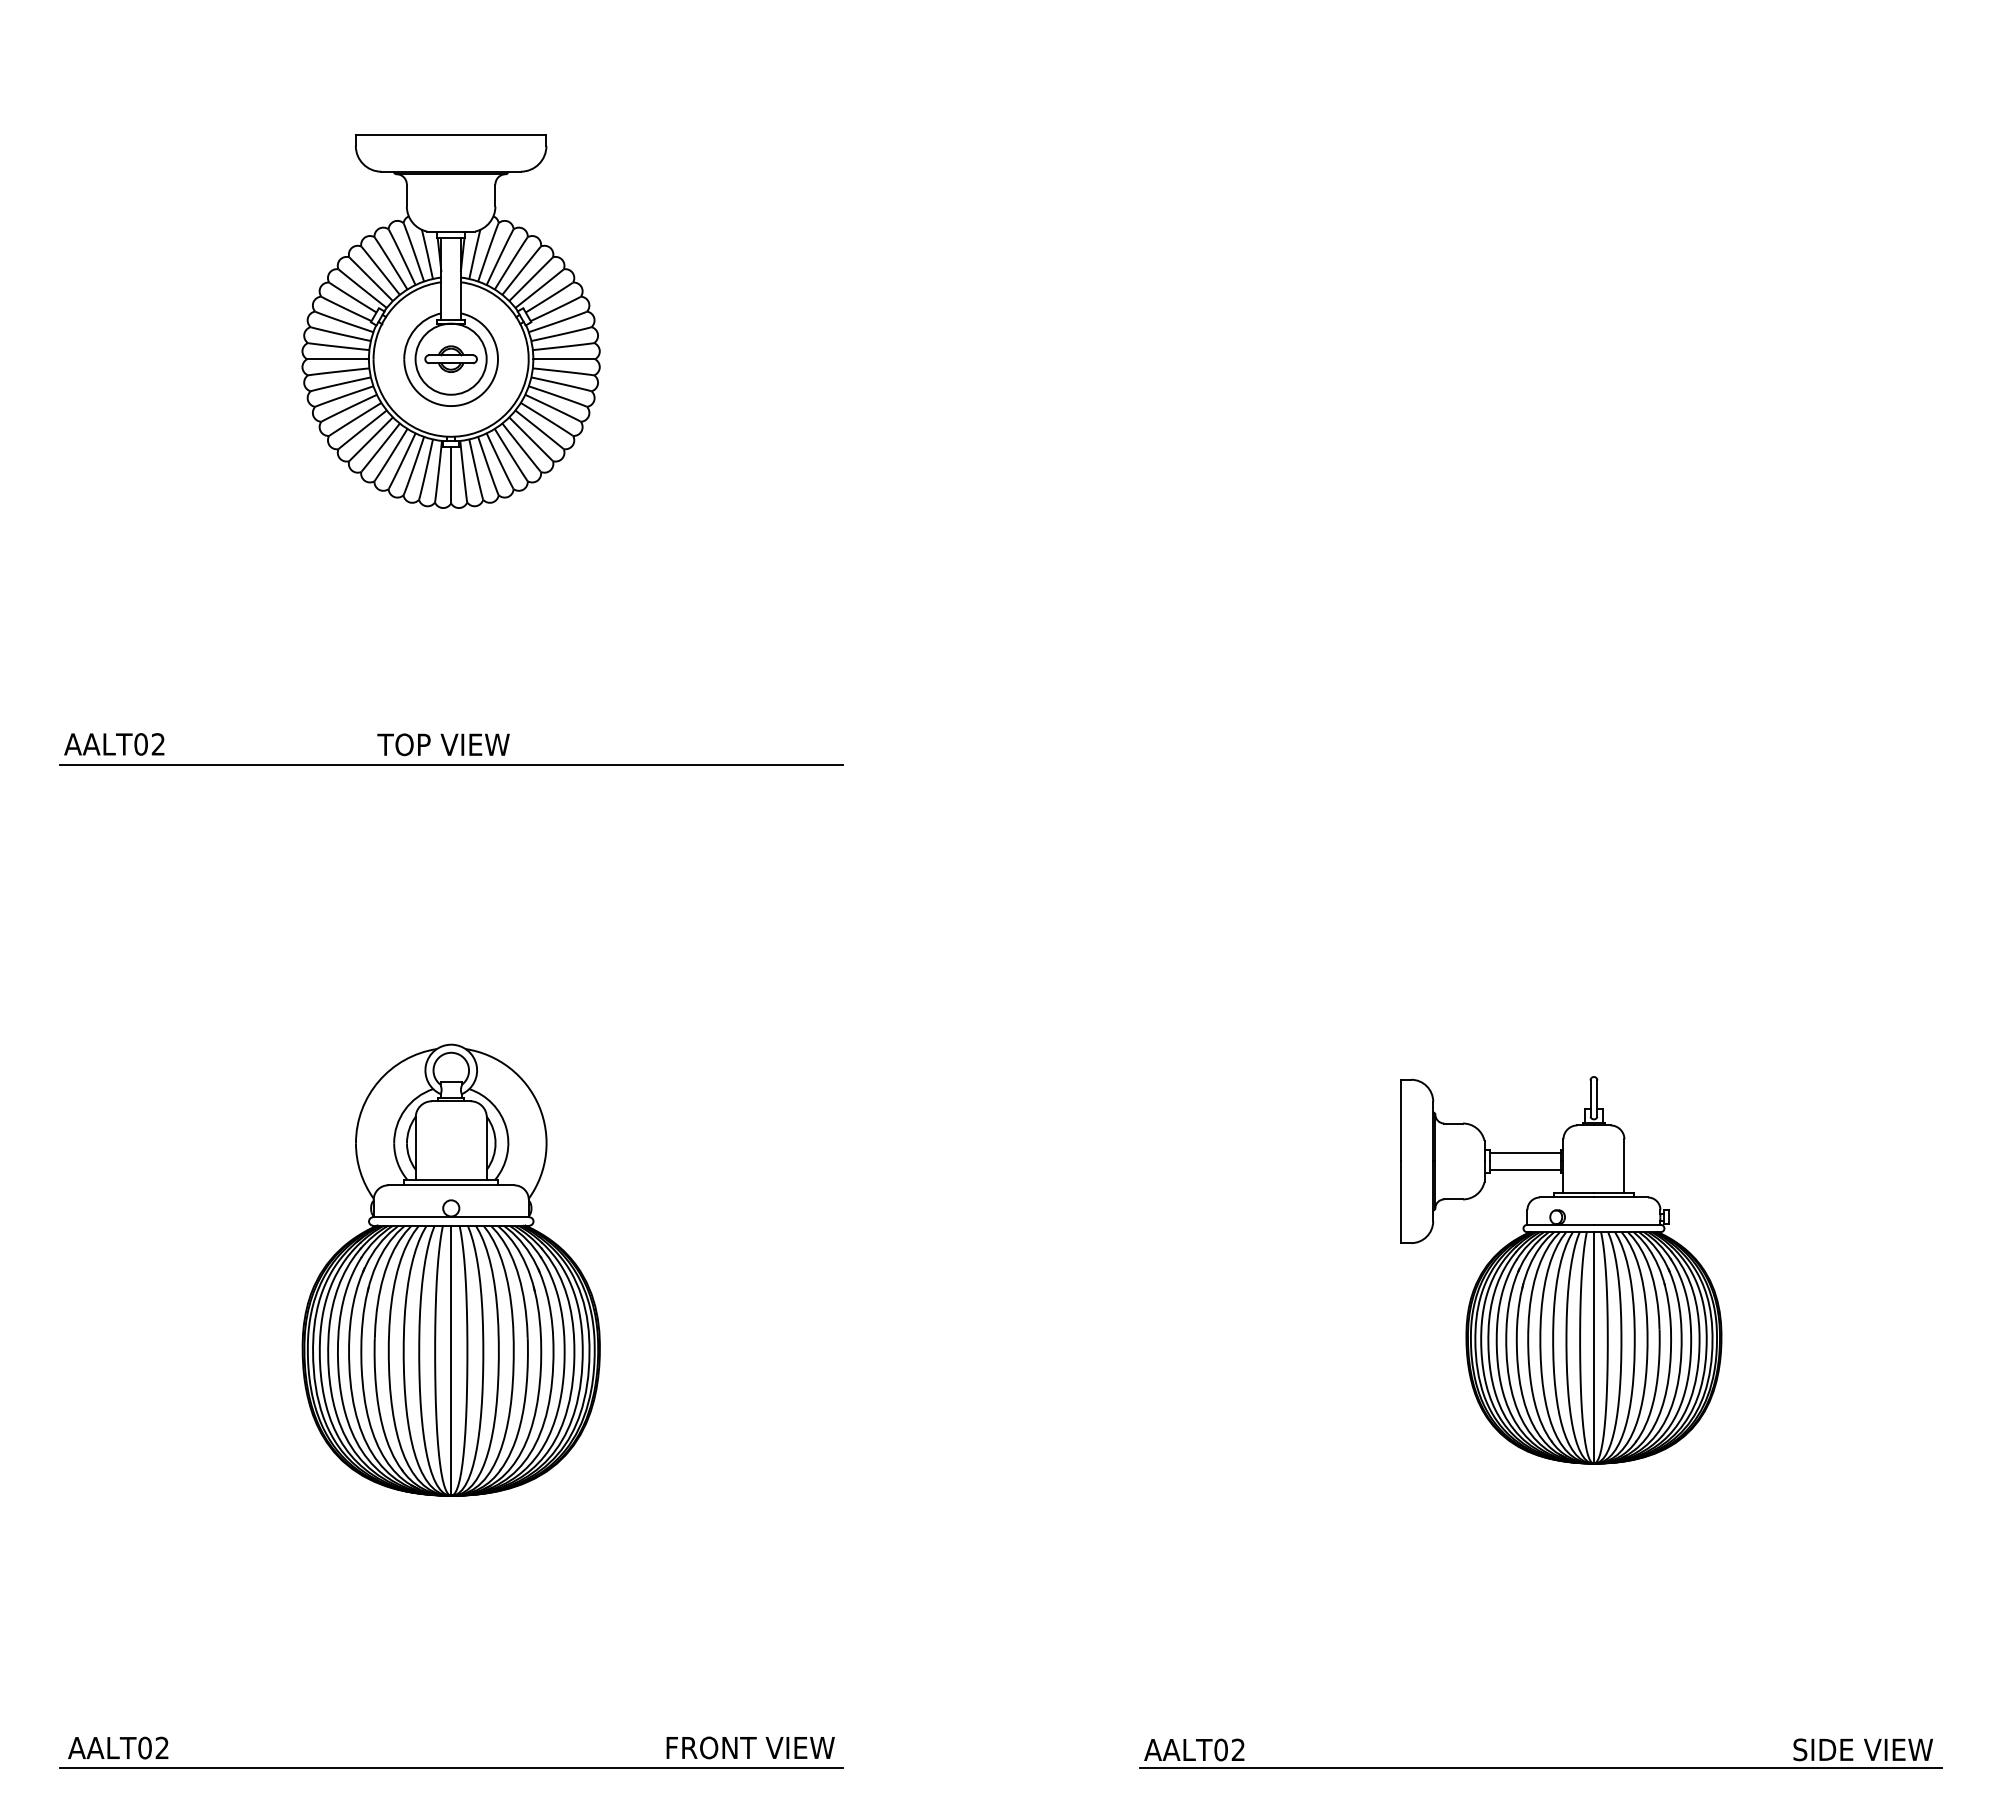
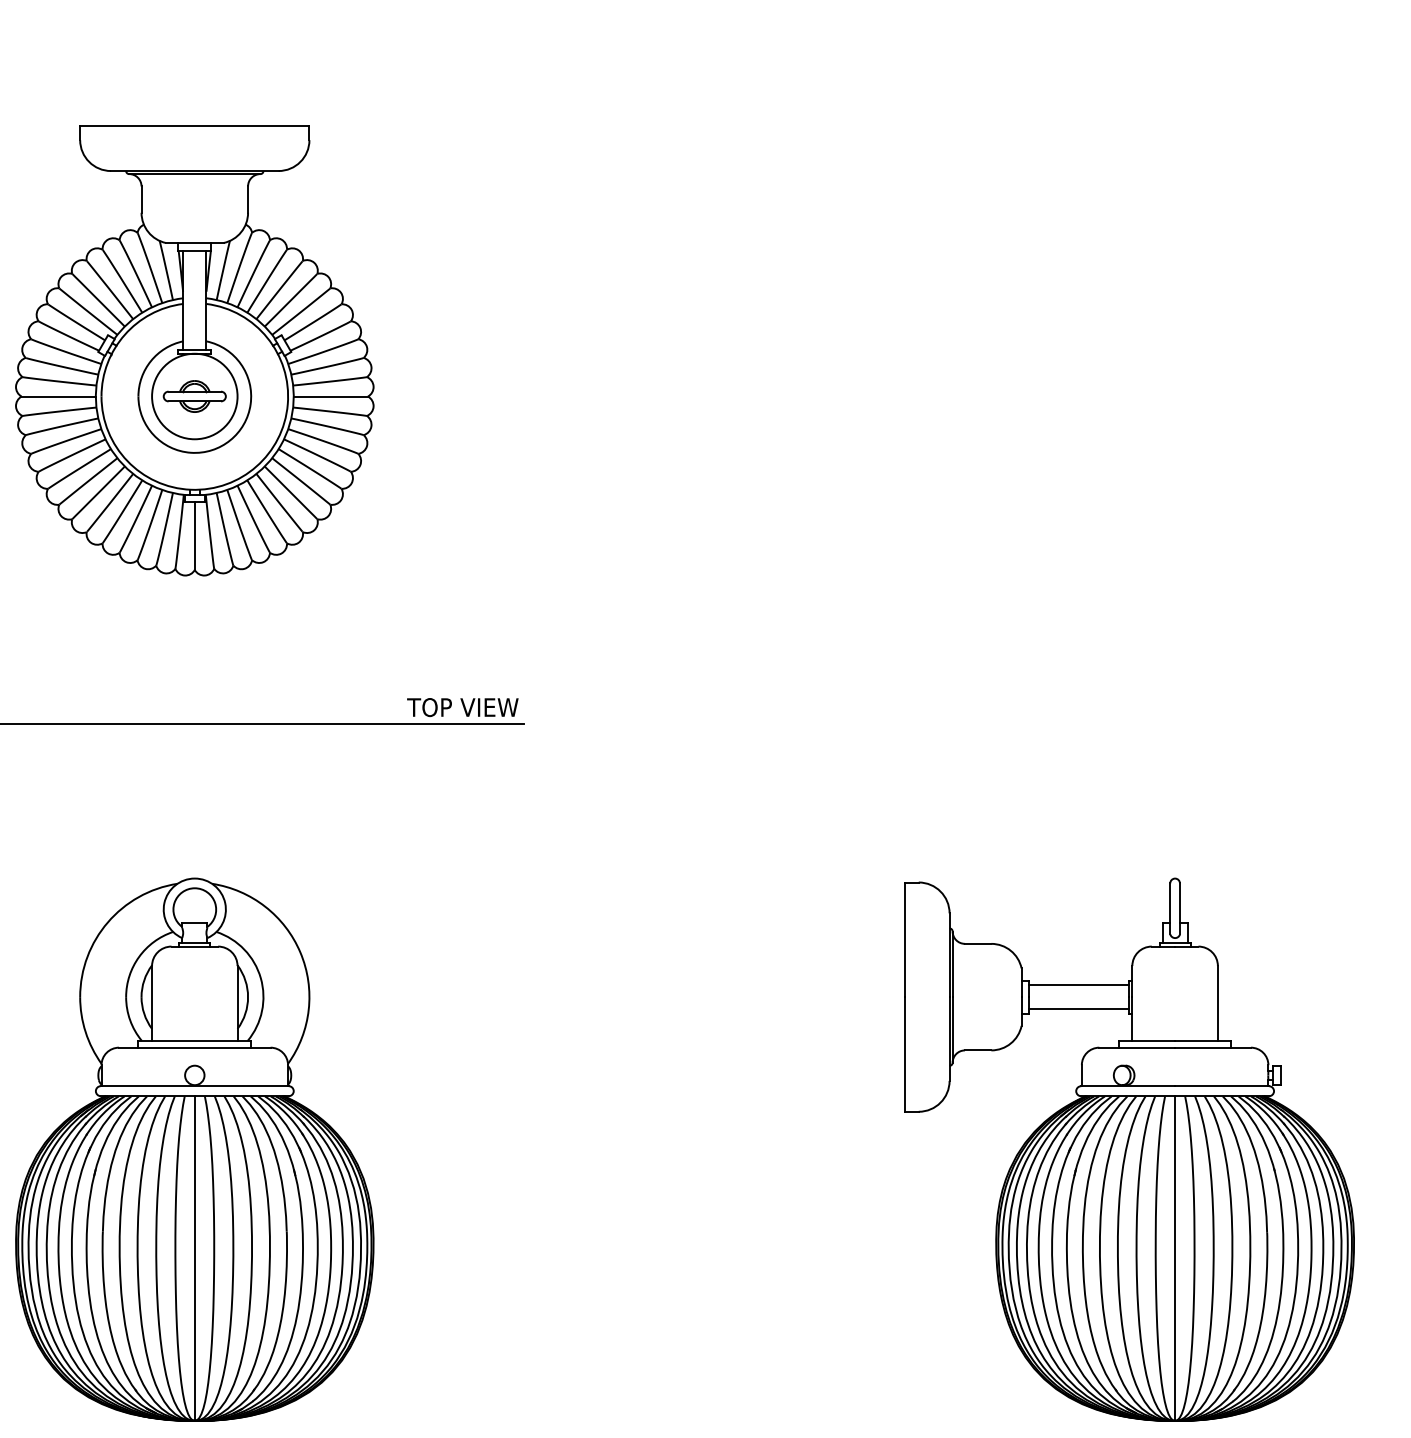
part: (450, 321) -> (194, 351), size x1.43
text: (443, 744) -> (462, 707), moved
part: (451, 1270) -> (195, 1150), size x1.43
part: (1561, 1270) -> (1129, 1150), size x1.67

